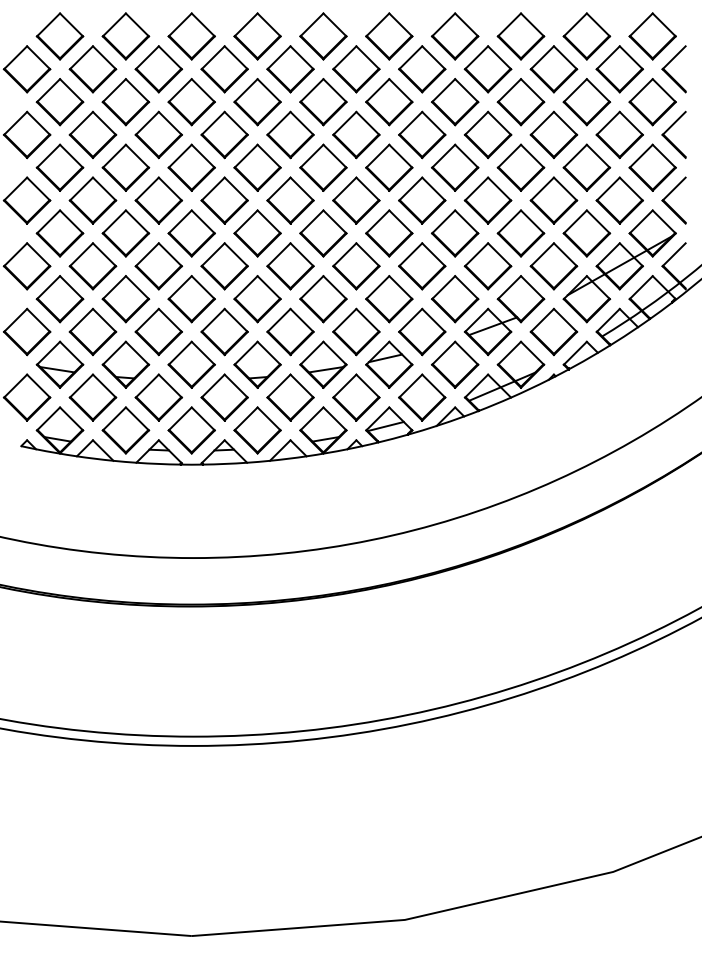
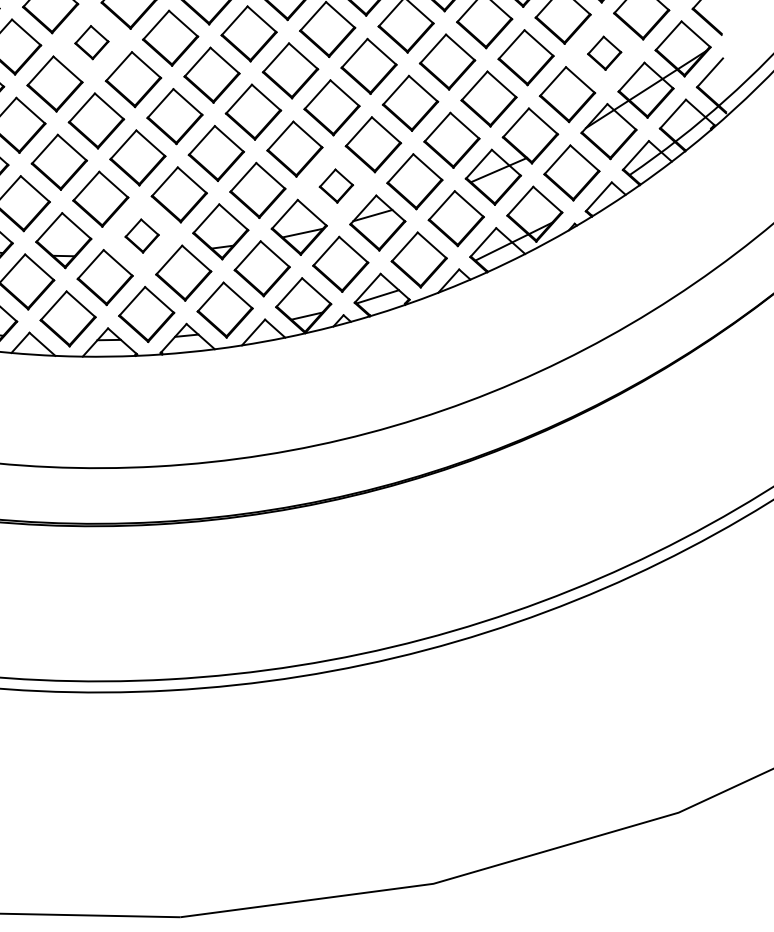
part: (158, 200) -> (91, 42), size x0.6
part: (586, 233) -> (604, 53), size x0.6
part: (356, 331) -> (336, 185), size x0.6
part: (191, 364) -> (141, 235), size x0.6

